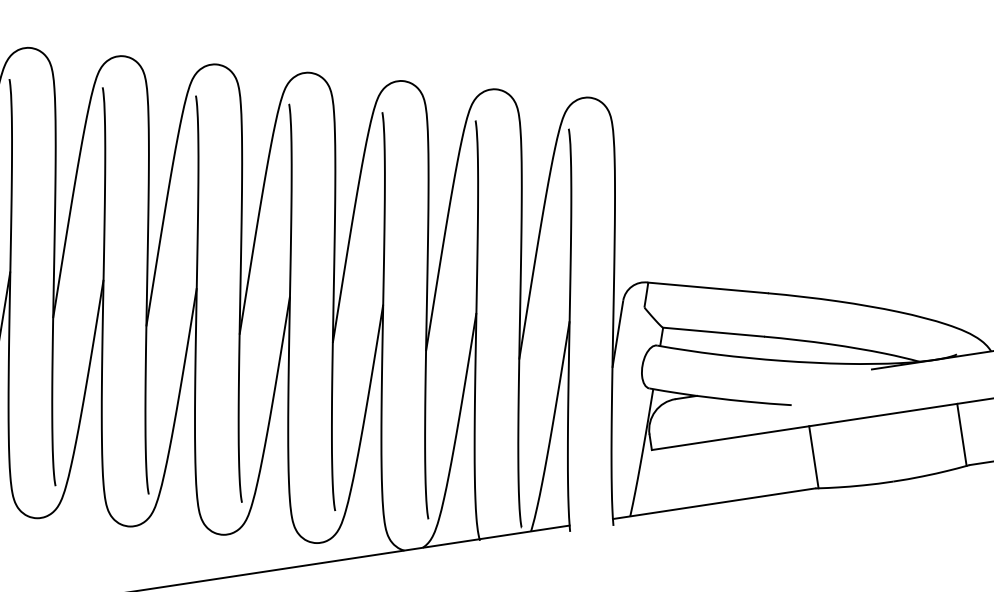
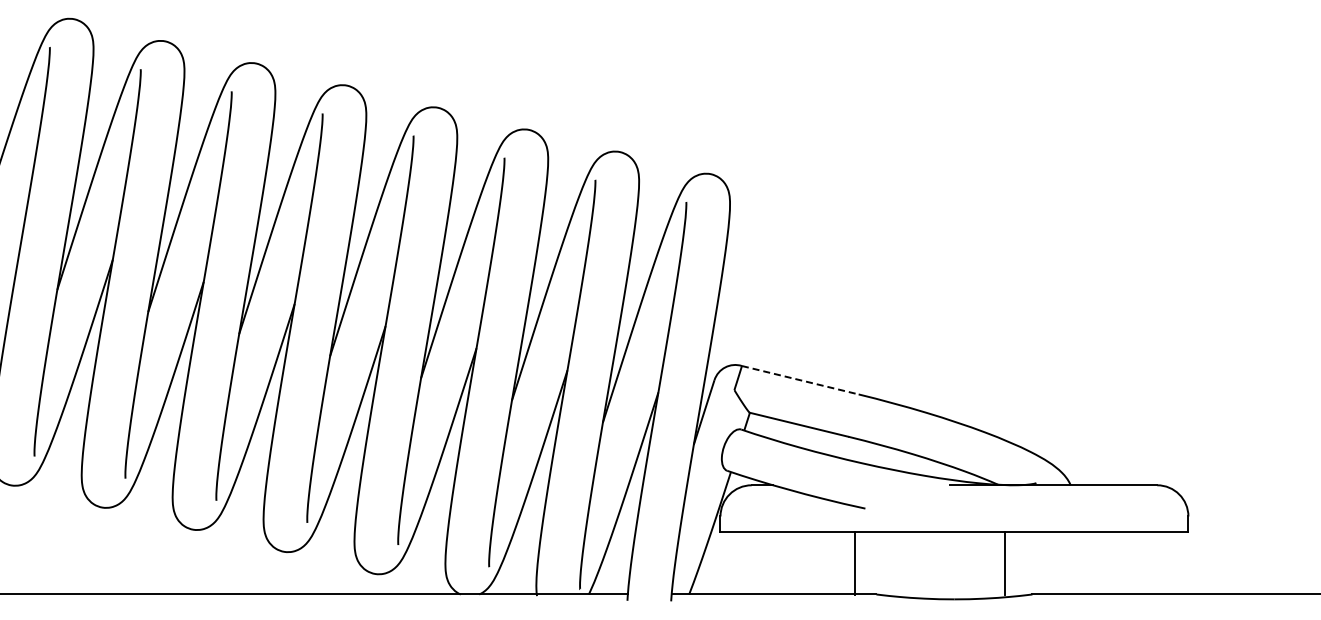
line: (708, 288) -> (800, 380), solid -> dashed
line: (962, 434) -> (1005, 563), moved
line: (813, 457) -> (854, 563), moved

